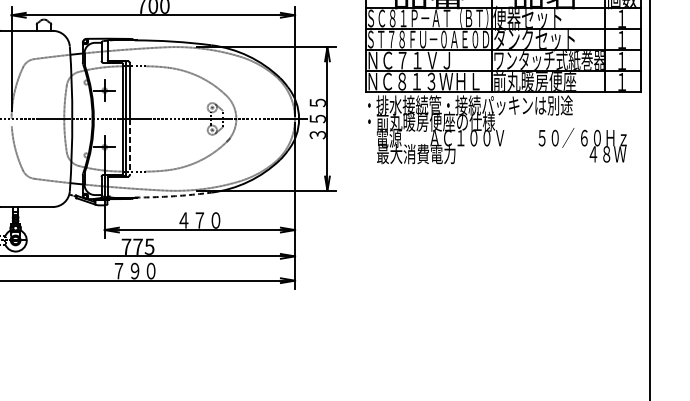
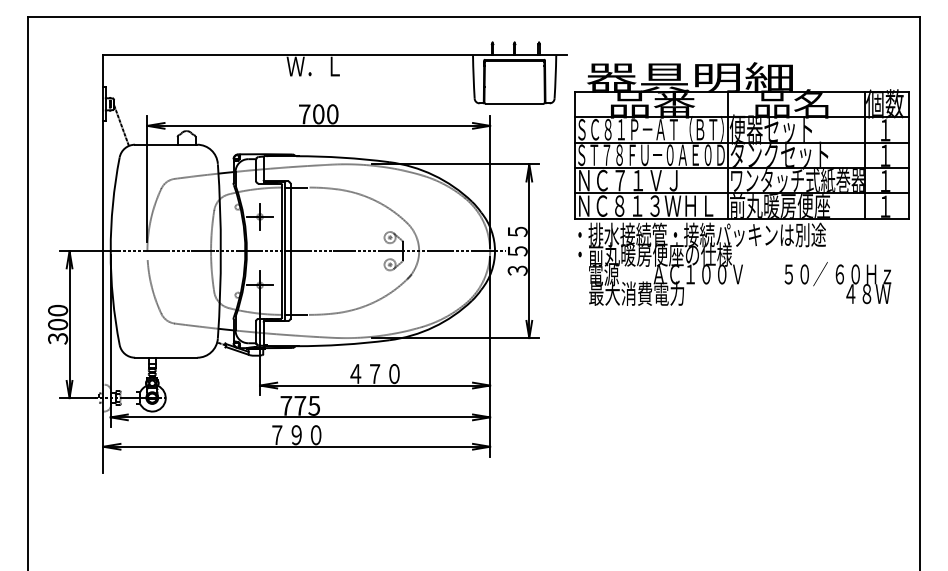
line: (129, 146) -> (290, 284), dashed -> solid
arc: (172, 196) -> (342, 344), dashed -> solid

